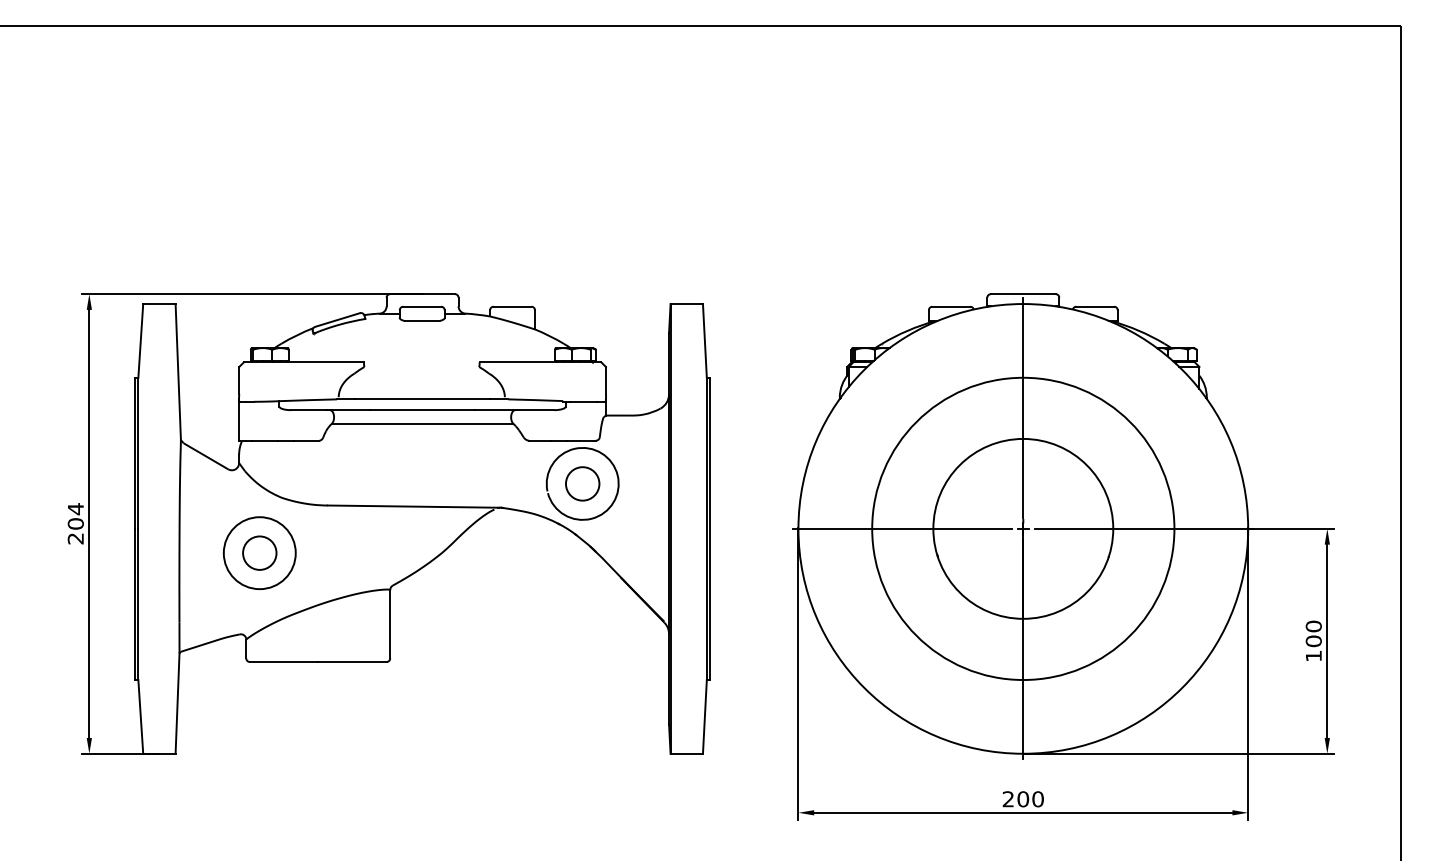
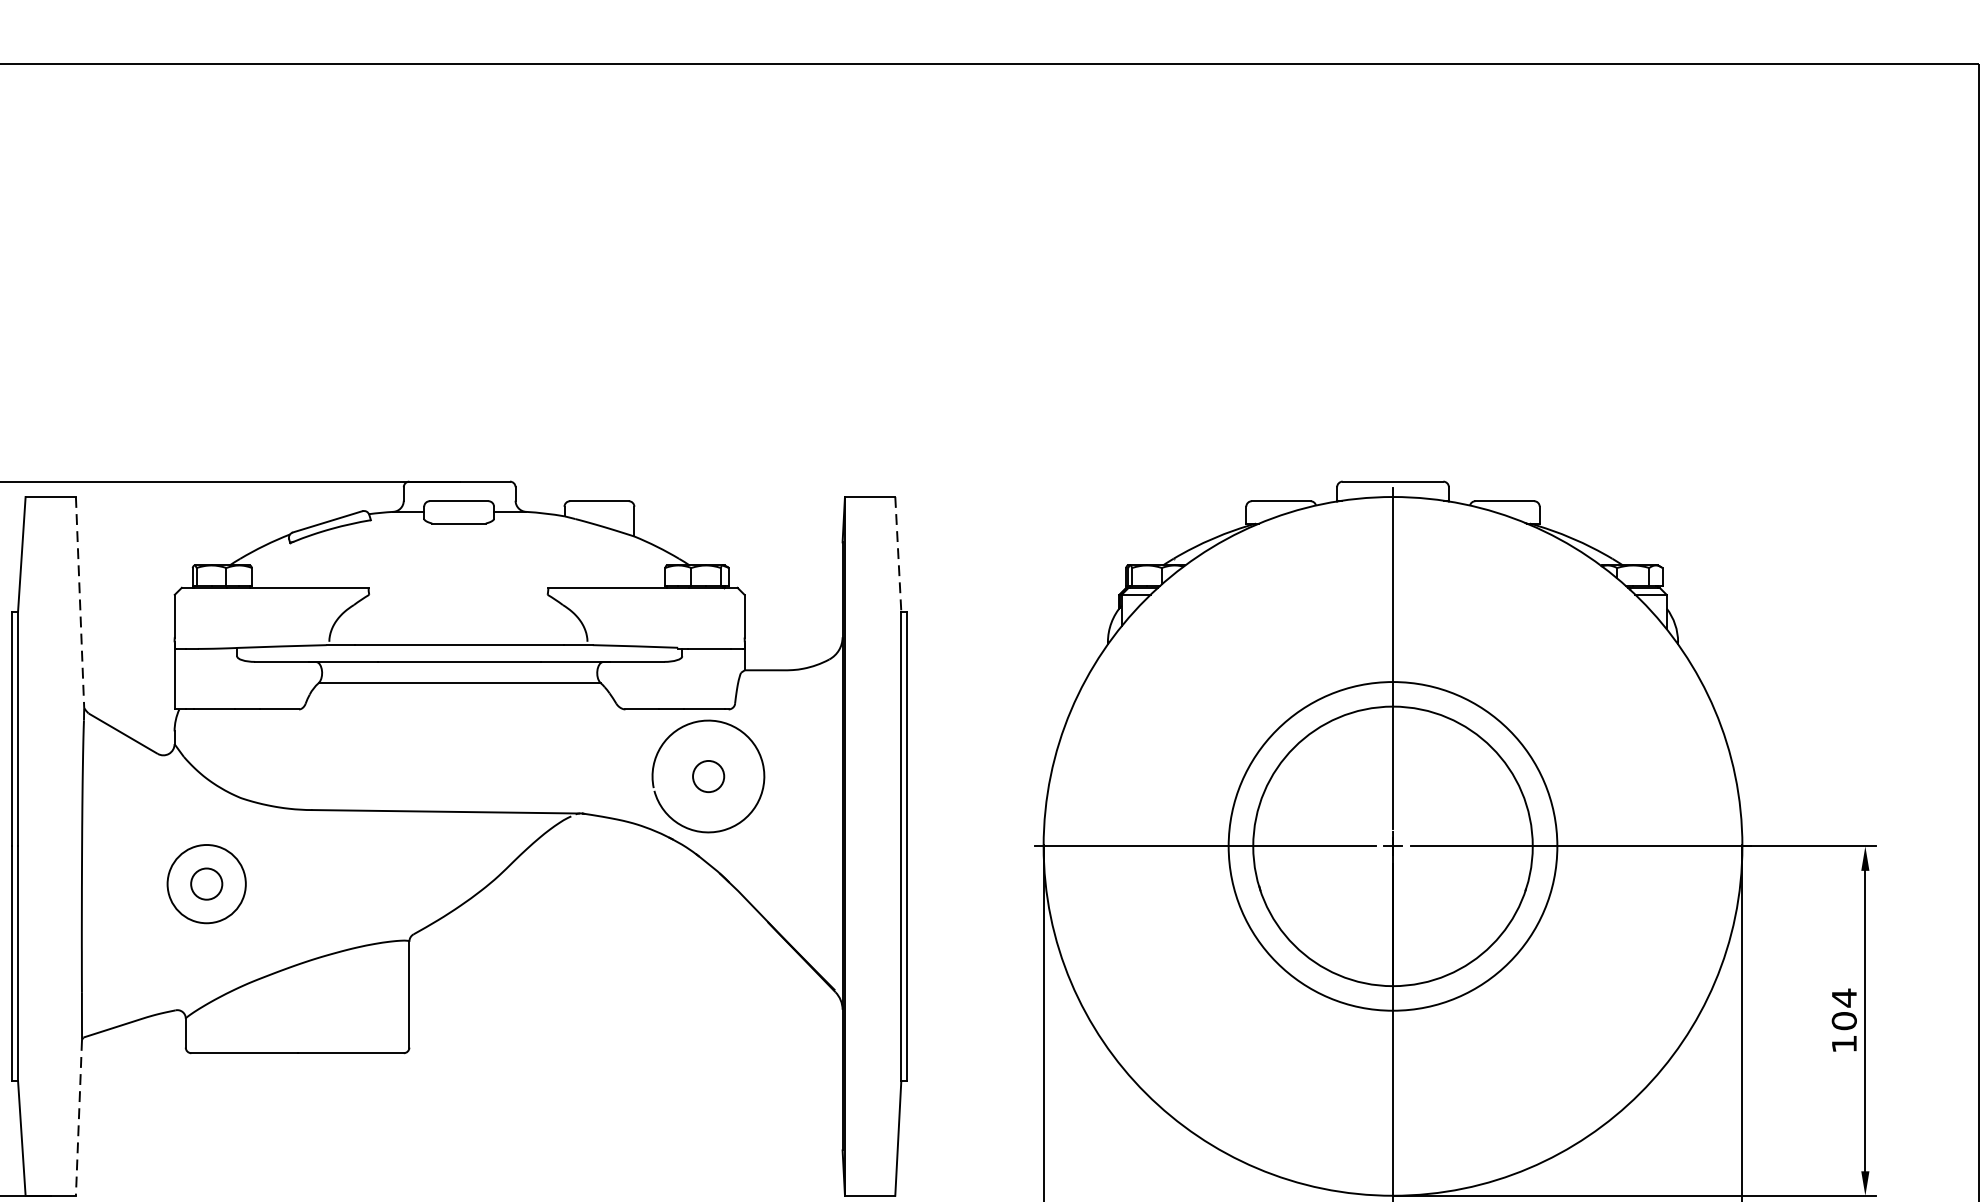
line: (704, 340) -> (897, 553), solid -> dashed
line: (178, 372) -> (80, 603), solid -> dashed
circle: (582, 483) -> (708, 775), size x0.6
circle: (1023, 528) -> (1393, 845), size x0.7
circle: (259, 552) -> (206, 883), size x0.6
circle: (259, 553) -> (206, 884), size x0.7
text: (1313, 626) -> (1843, 998), 100 -> 104
line: (177, 704) -> (78, 1119), solid -> dashed

